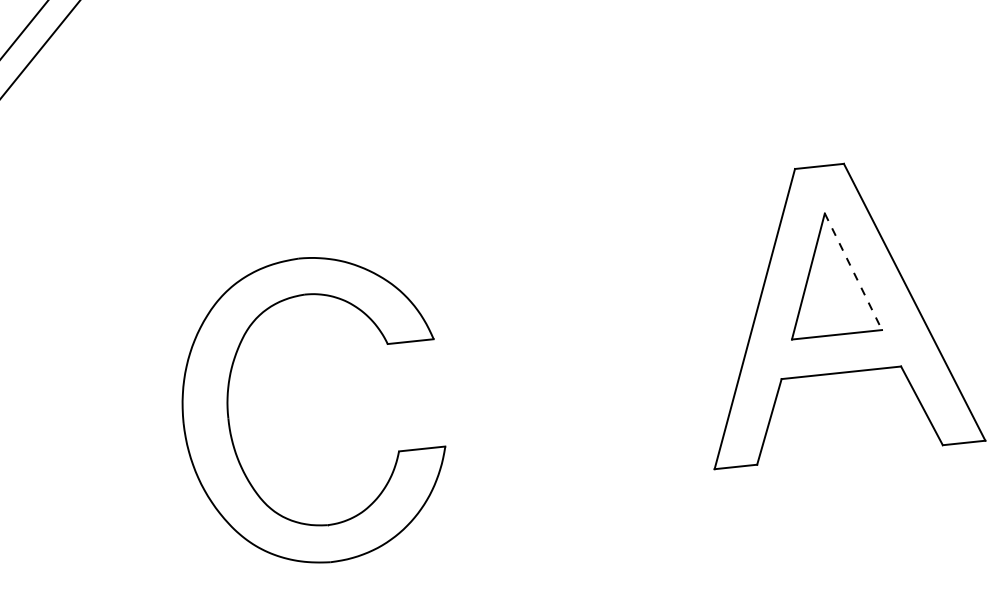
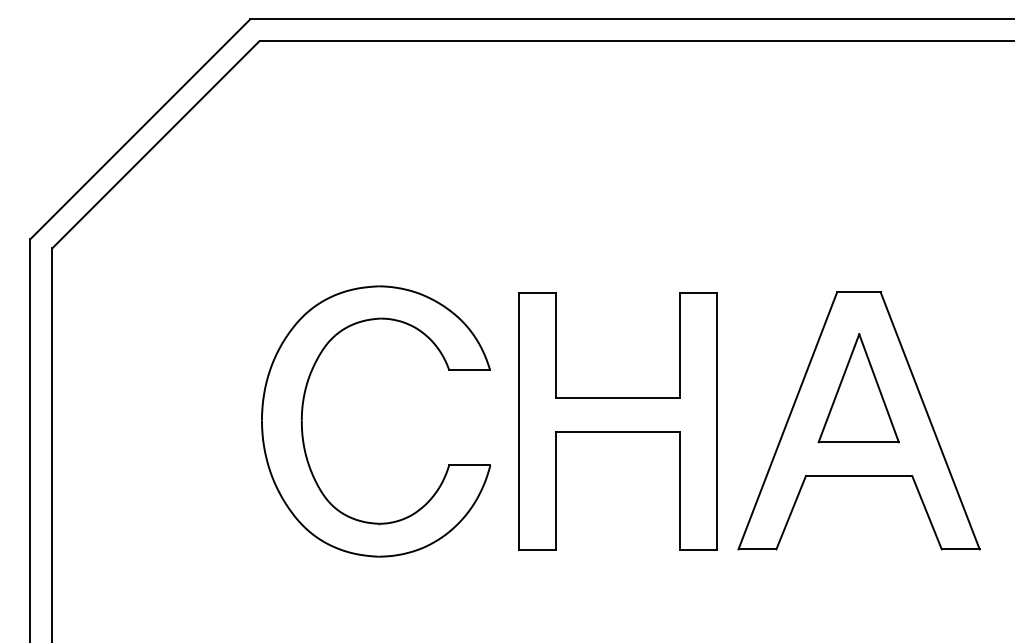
line: (853, 271) -> (879, 388), dashed -> solid
part: (563, 339) -> (617, 421), added
part: (231, 430) -> (303, 431), moved

